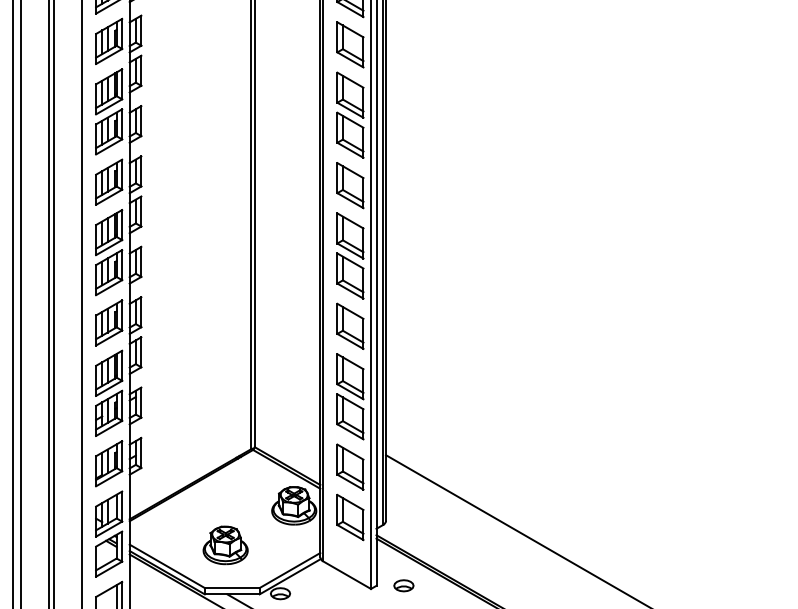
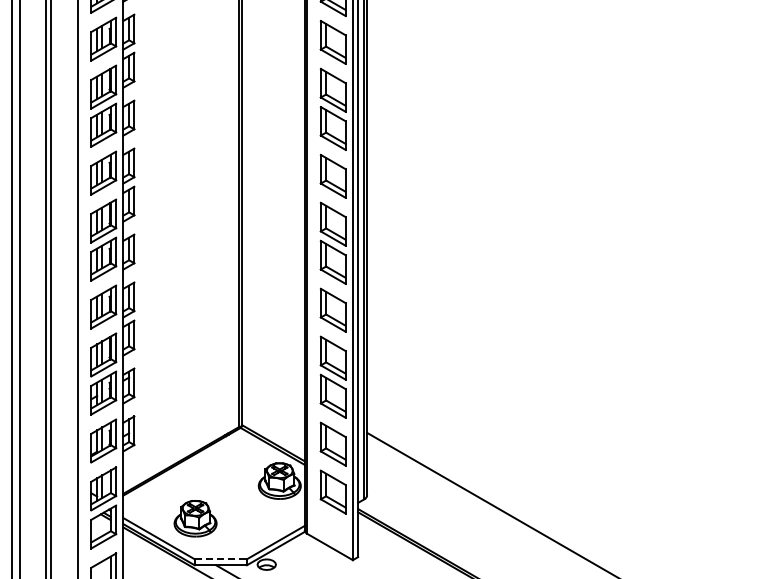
part: (225, 545) -> (195, 518), moved
part: (404, 586) -> (384, 557), removed
line: (232, 588) -> (221, 559), solid -> dashed

